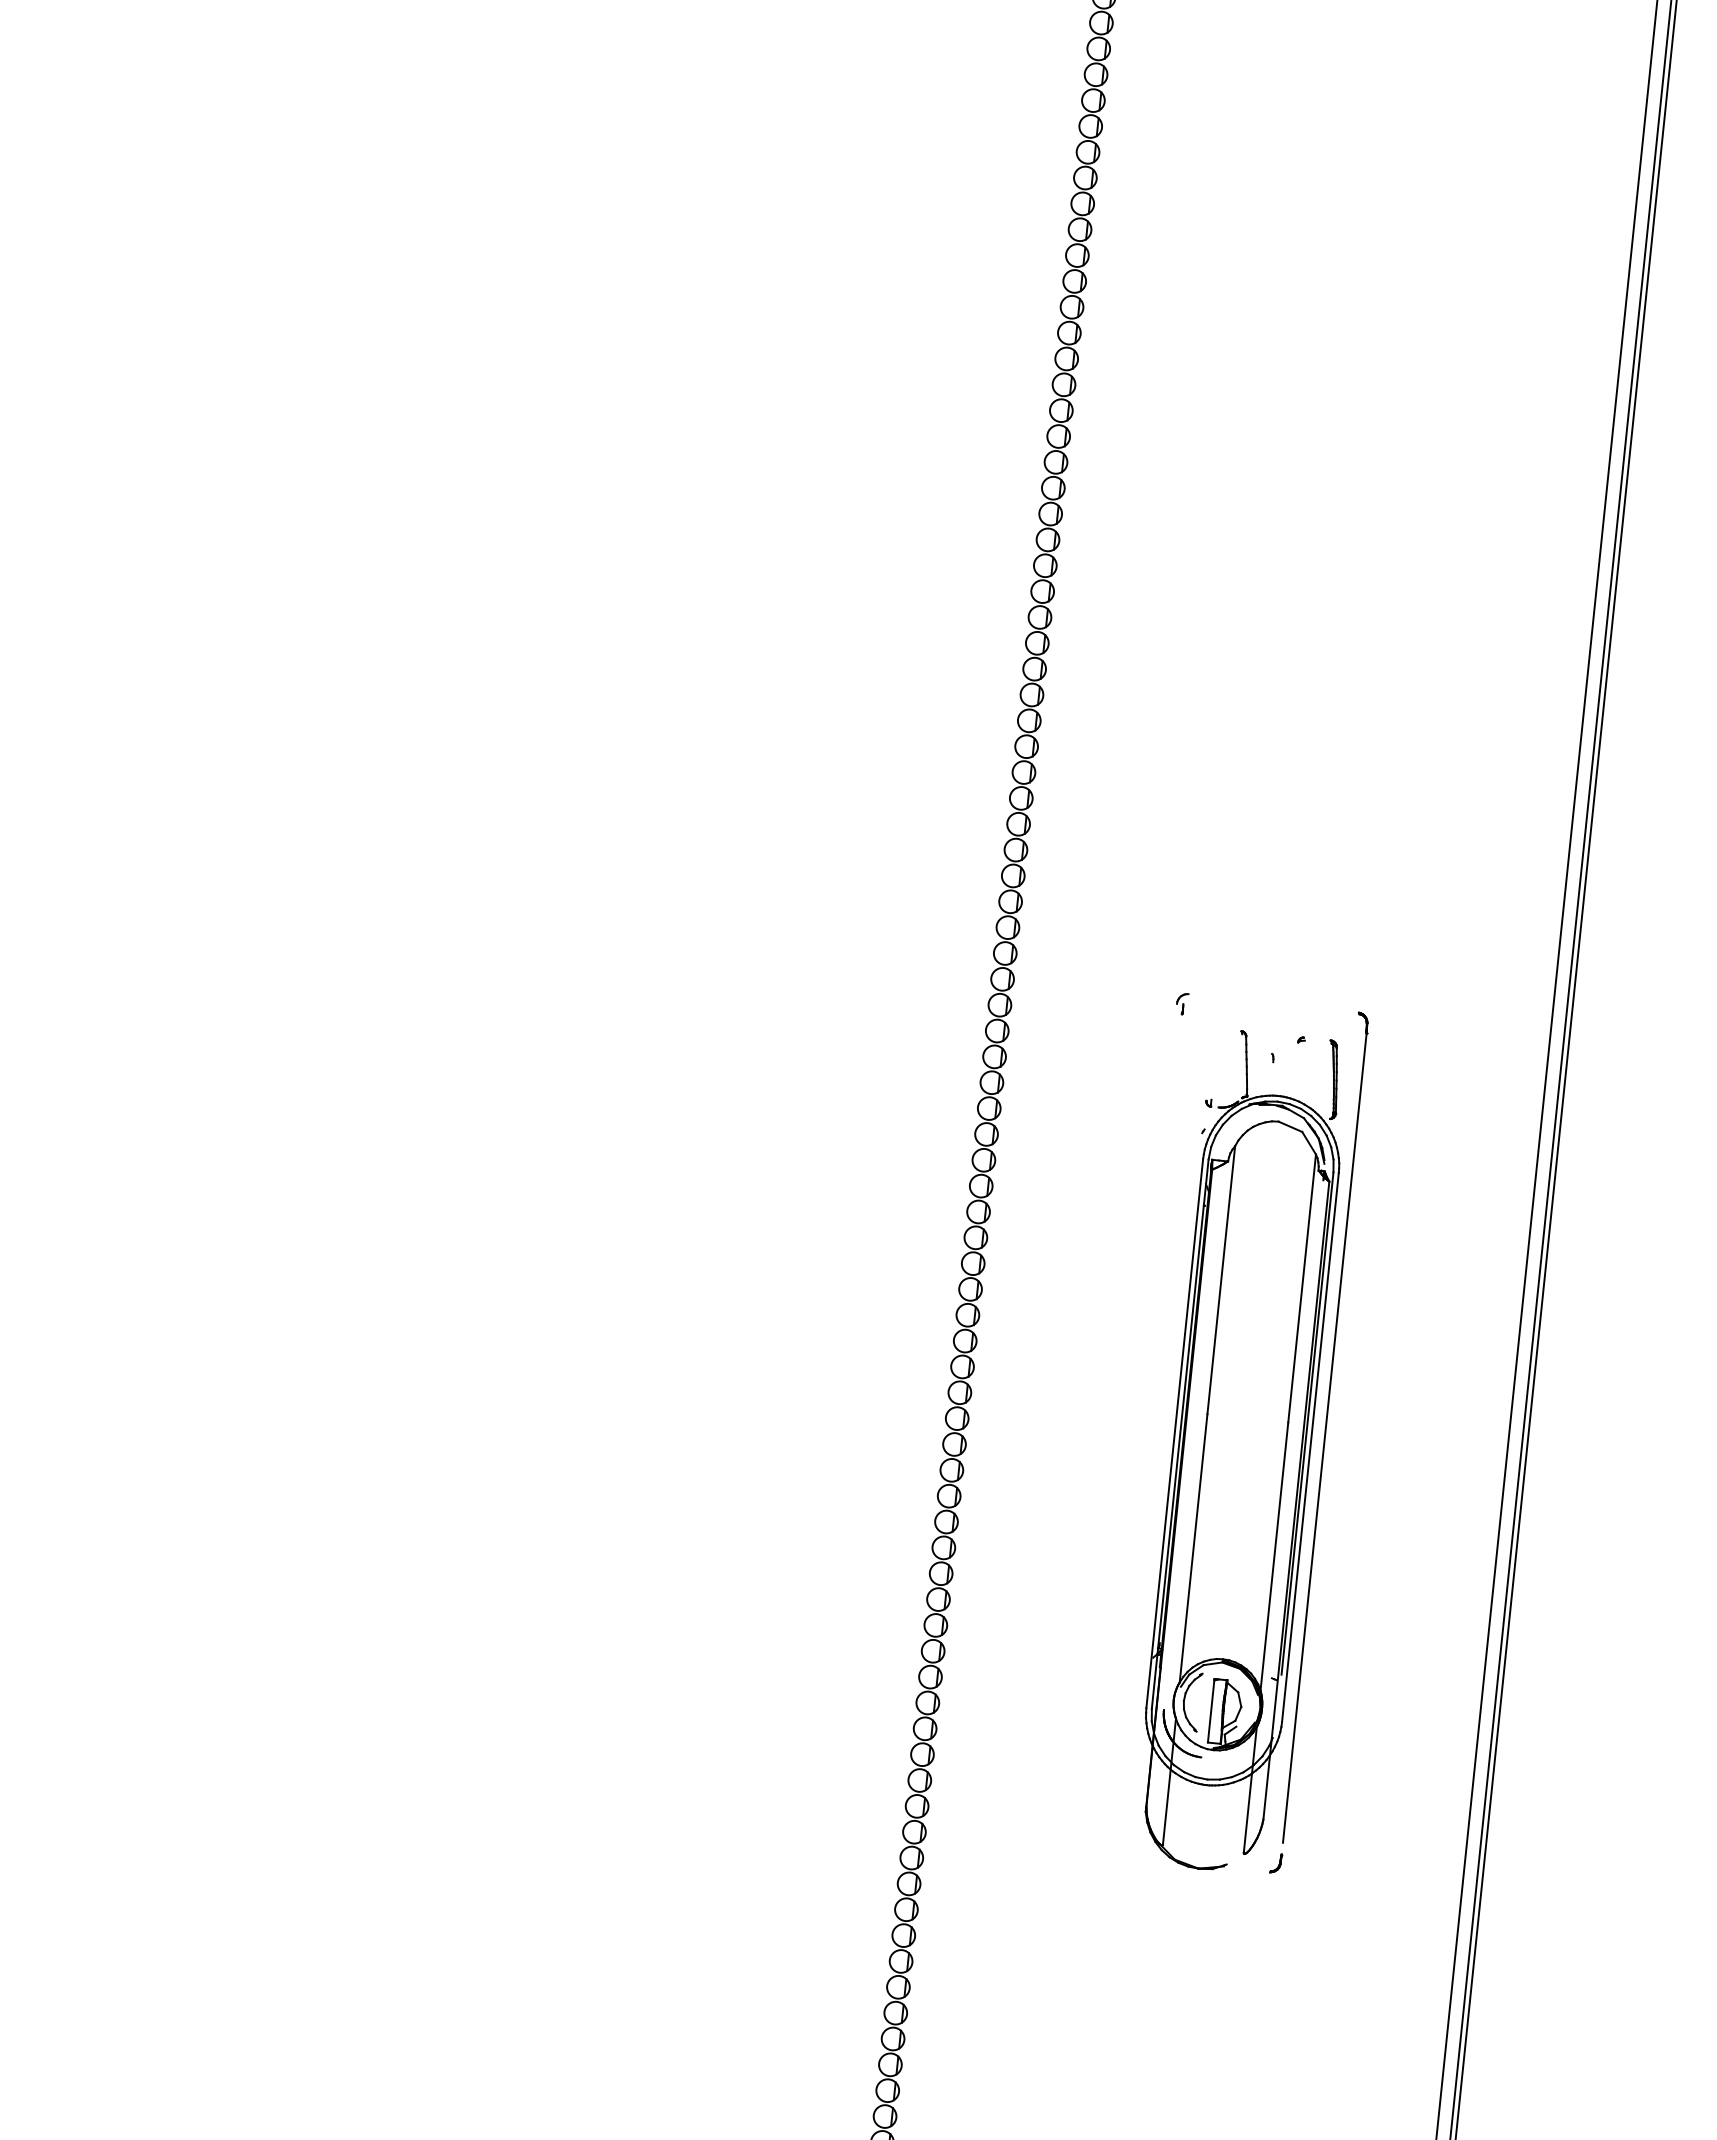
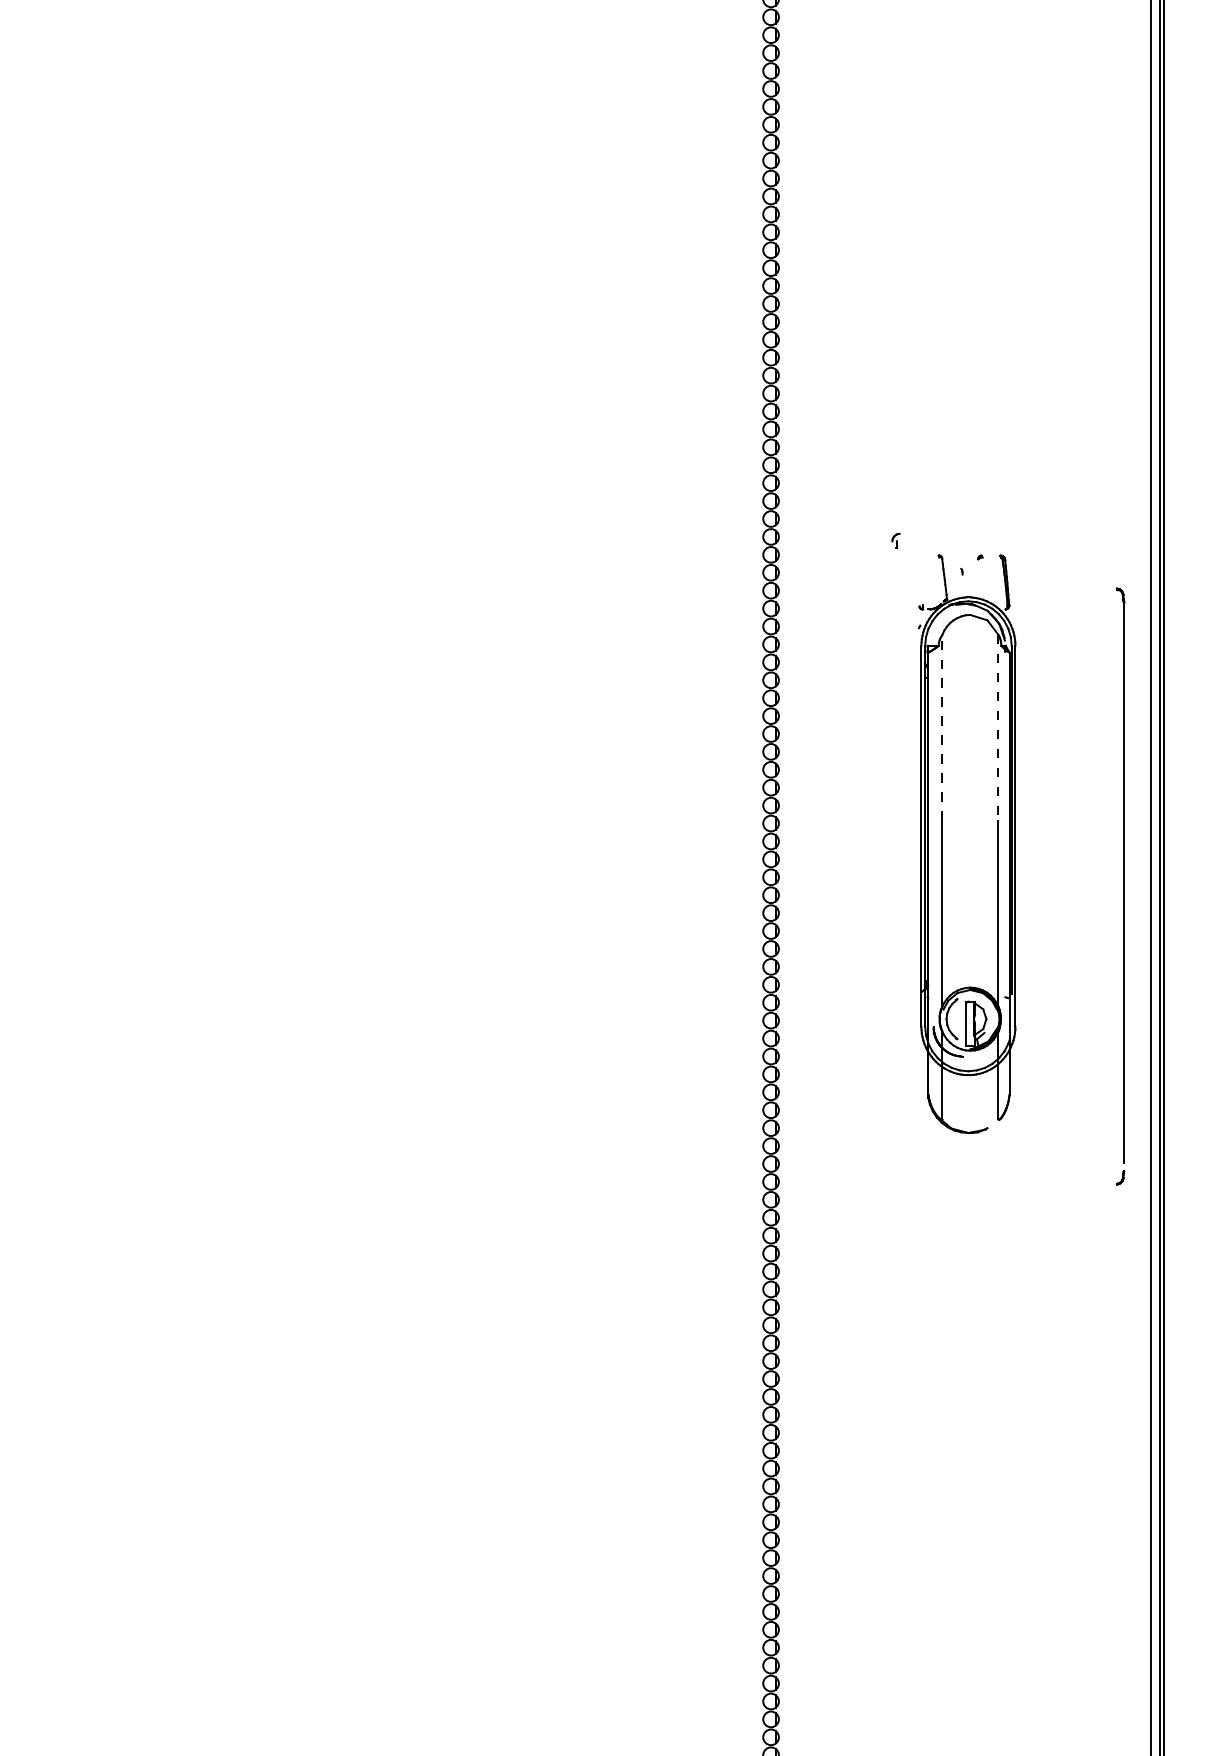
line: (1221, 1279) -> (942, 727), solid -> dashed
line: (1302, 1288) -> (998, 727), solid -> dashed
part: (1319, 1443) -> (1120, 886), moved

